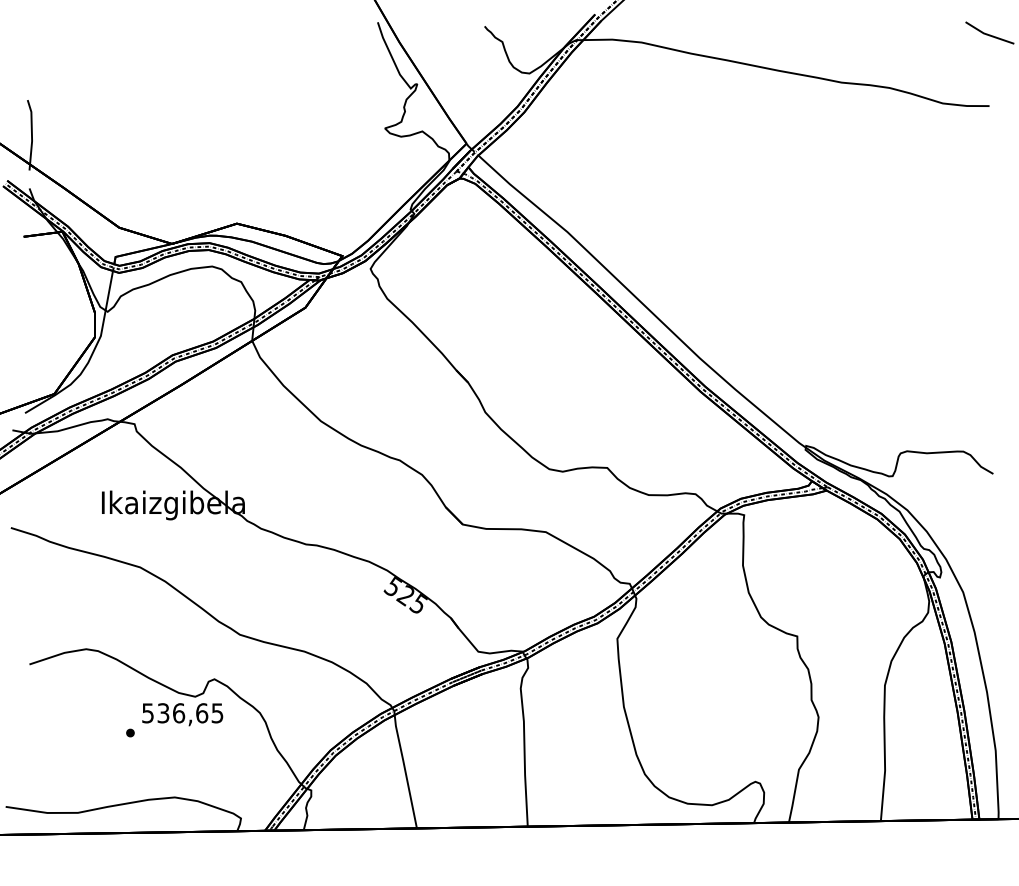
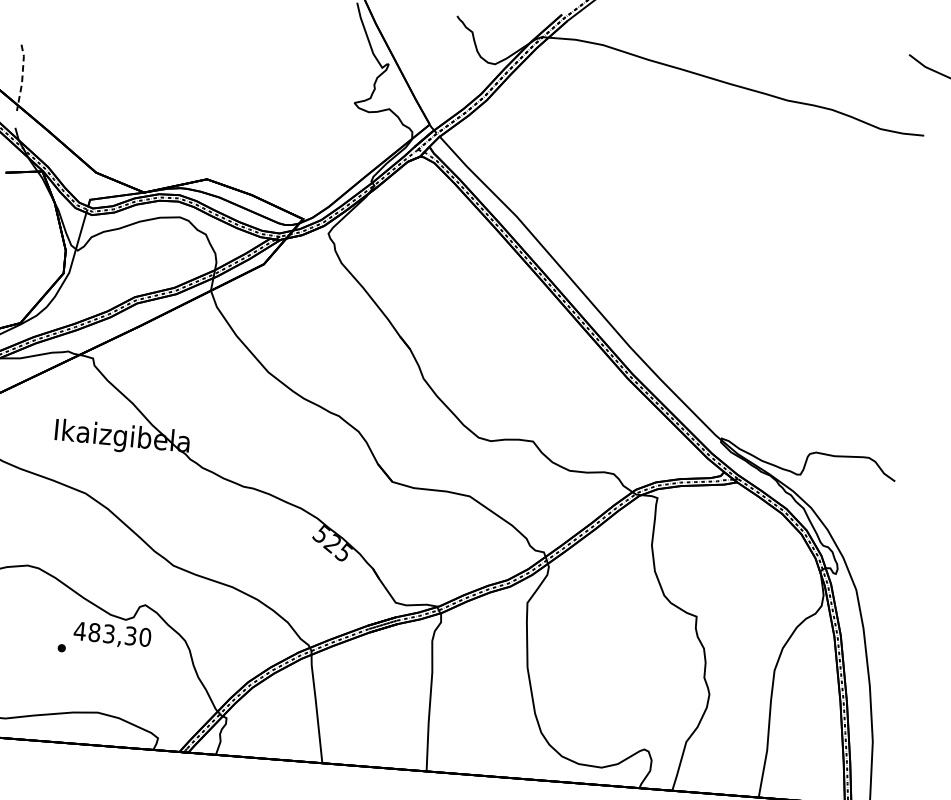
line: (31, 135) -> (21, 78), solid -> dashed
text: (182, 713) -> (112, 634), 536,65 -> 483,30

